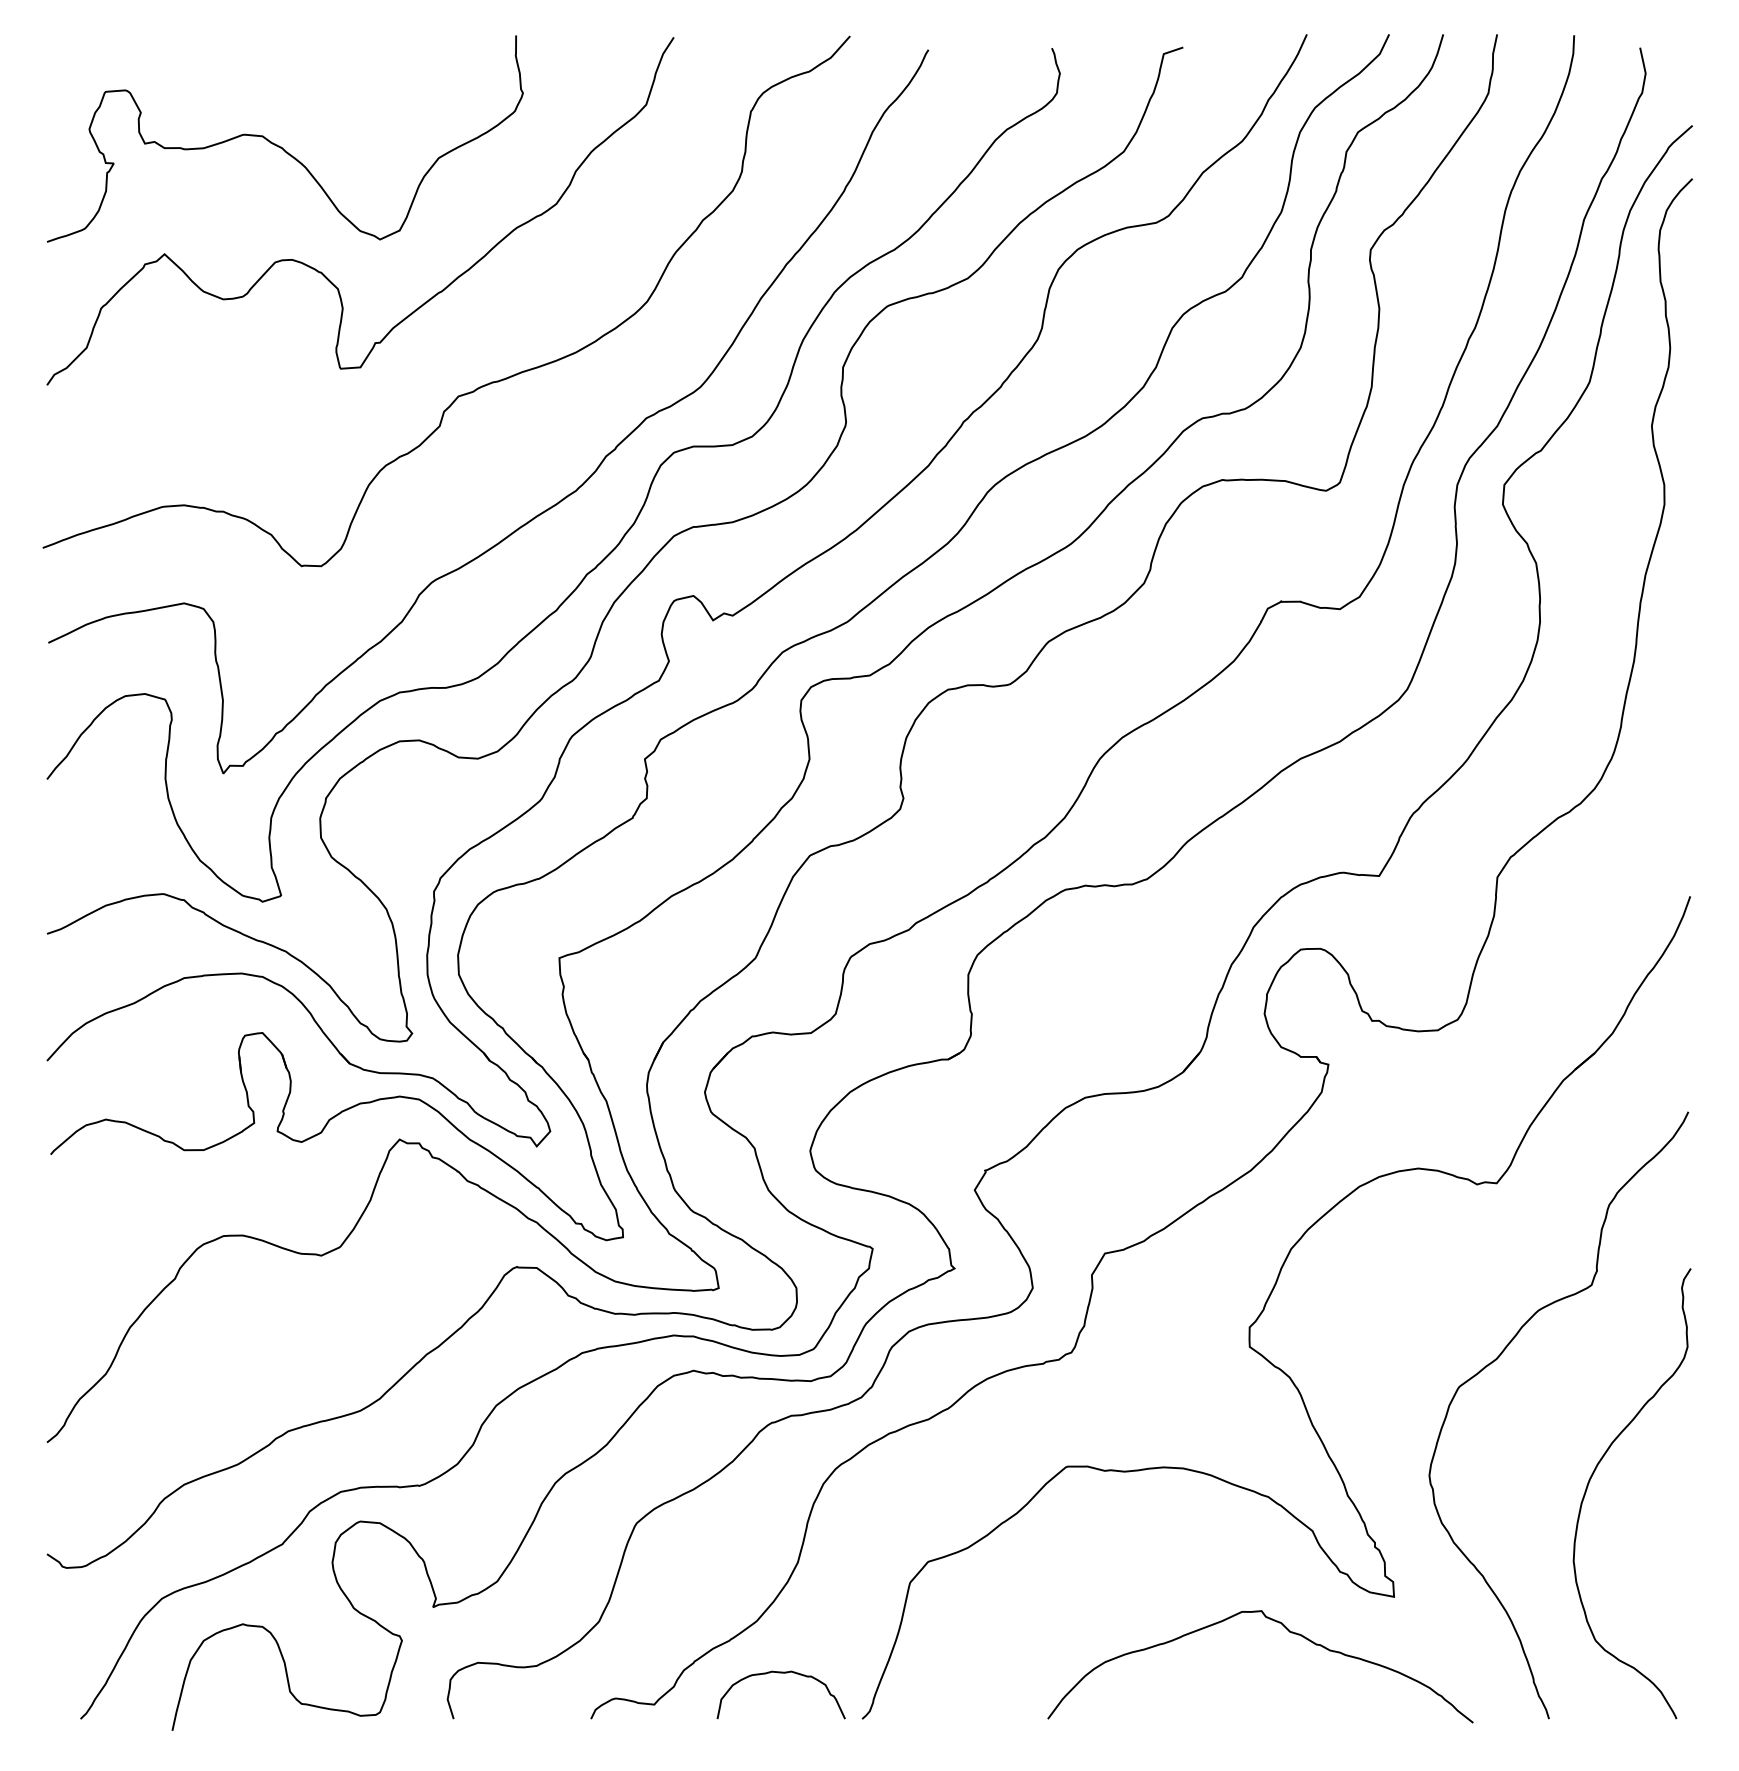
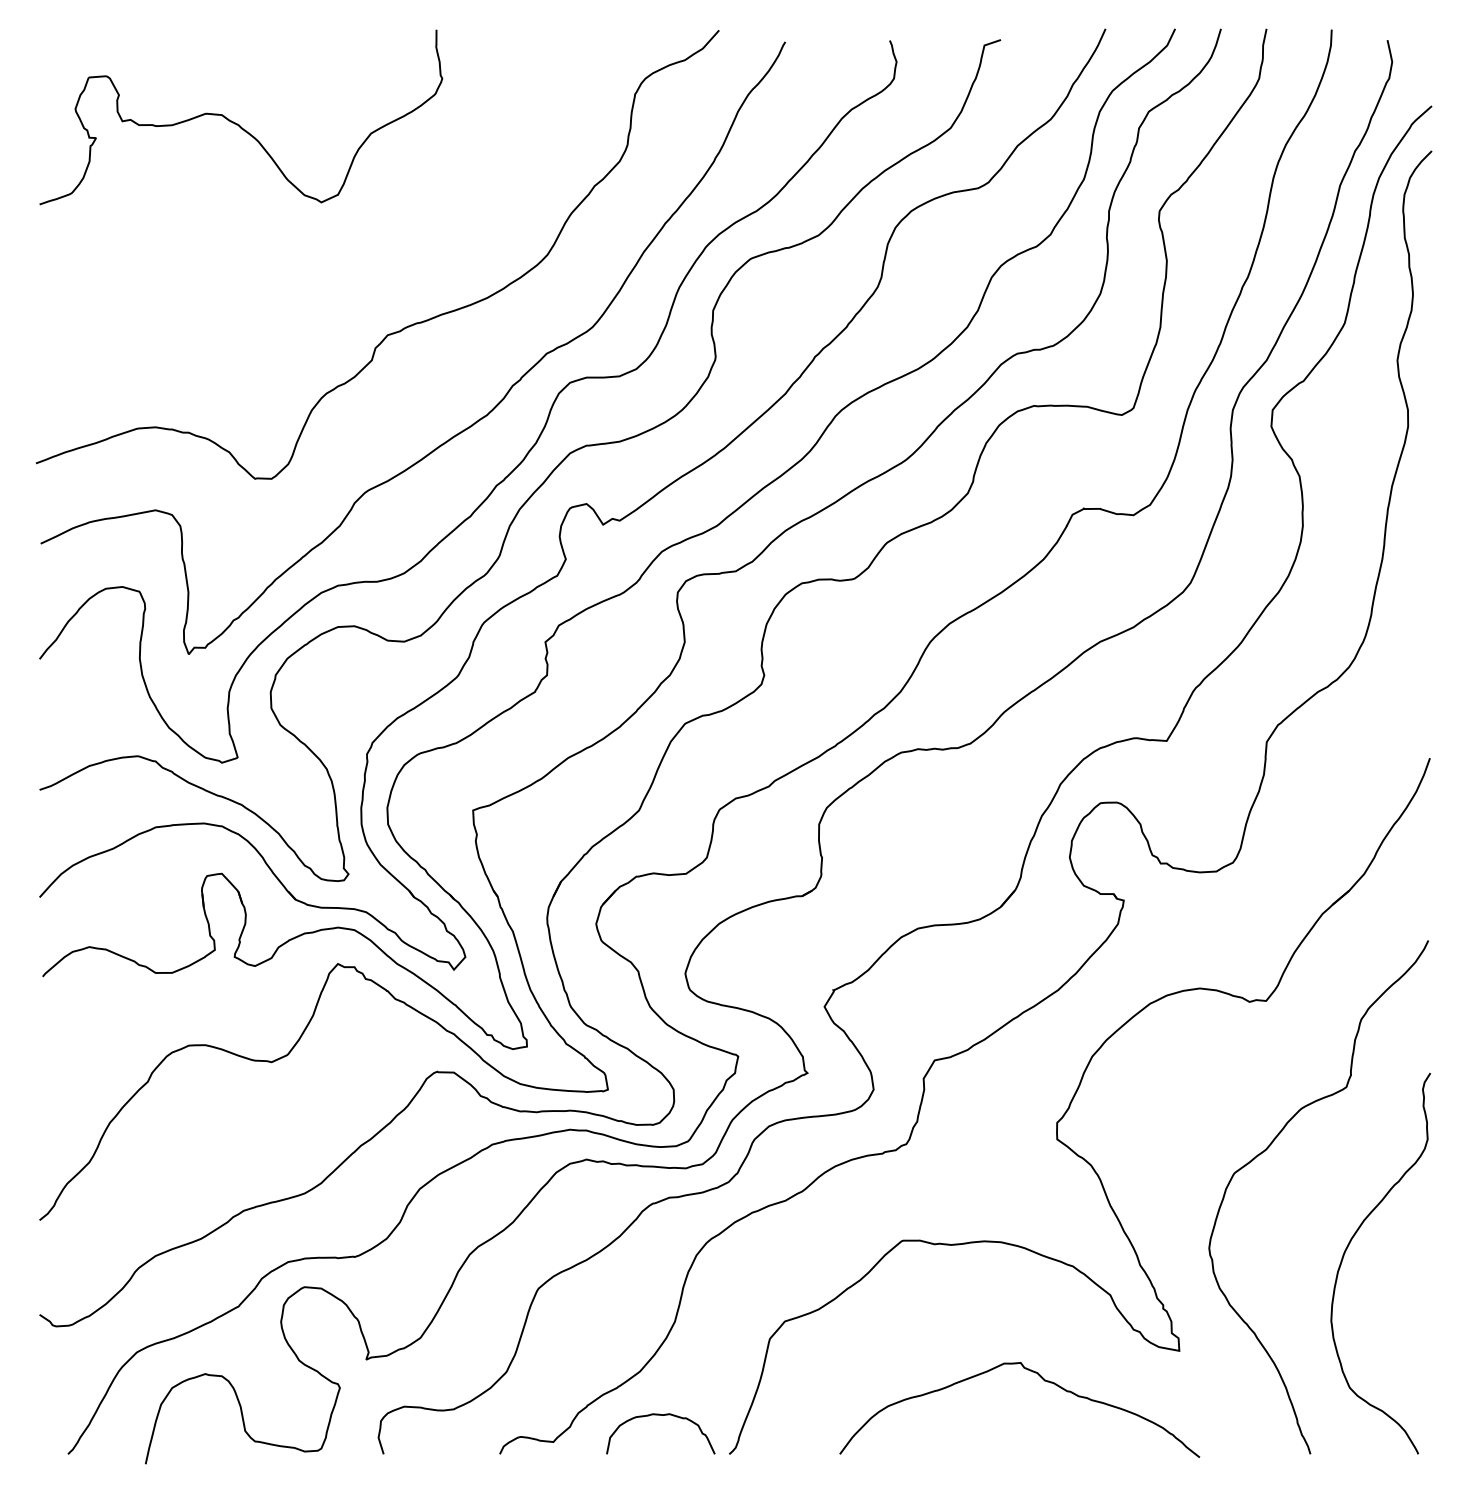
curve: (321, 271) -> (271, 229), removed
curve: (1289, 1632) -> (1044, 1381), moved

